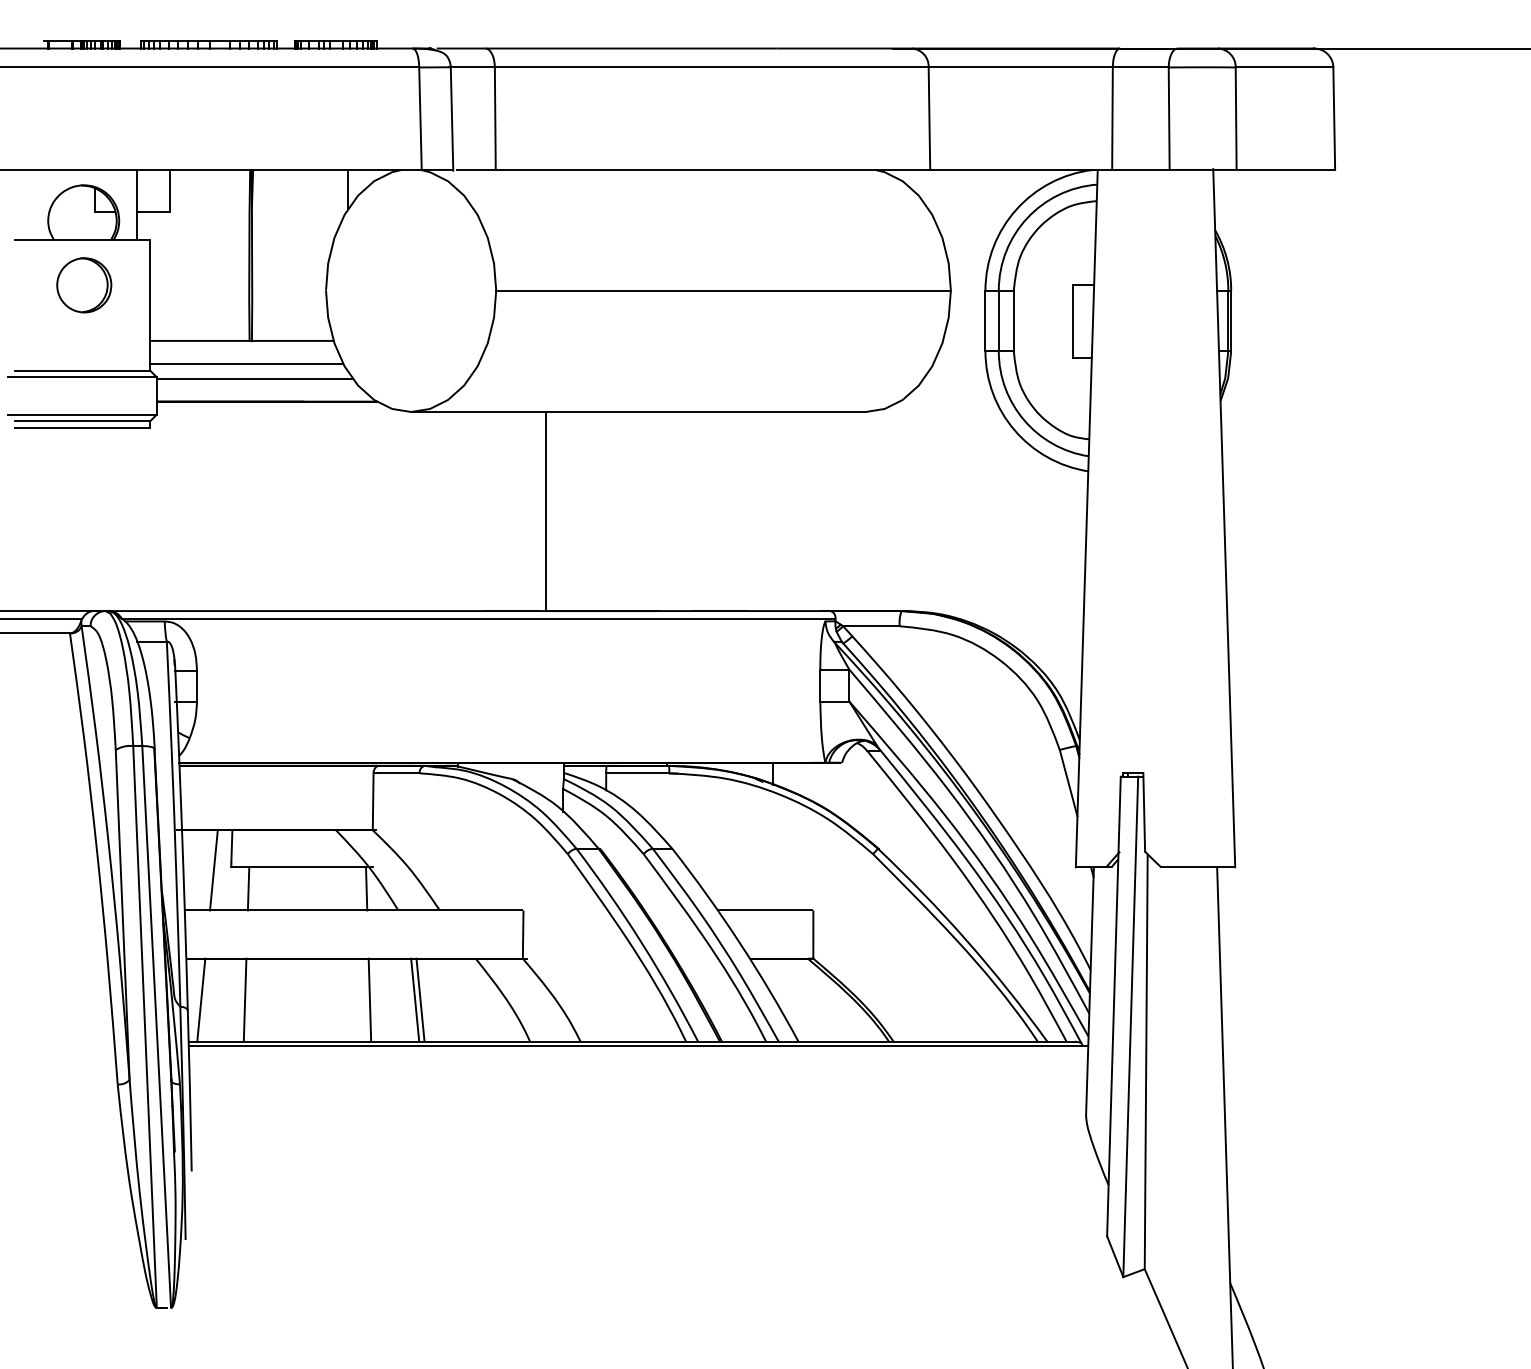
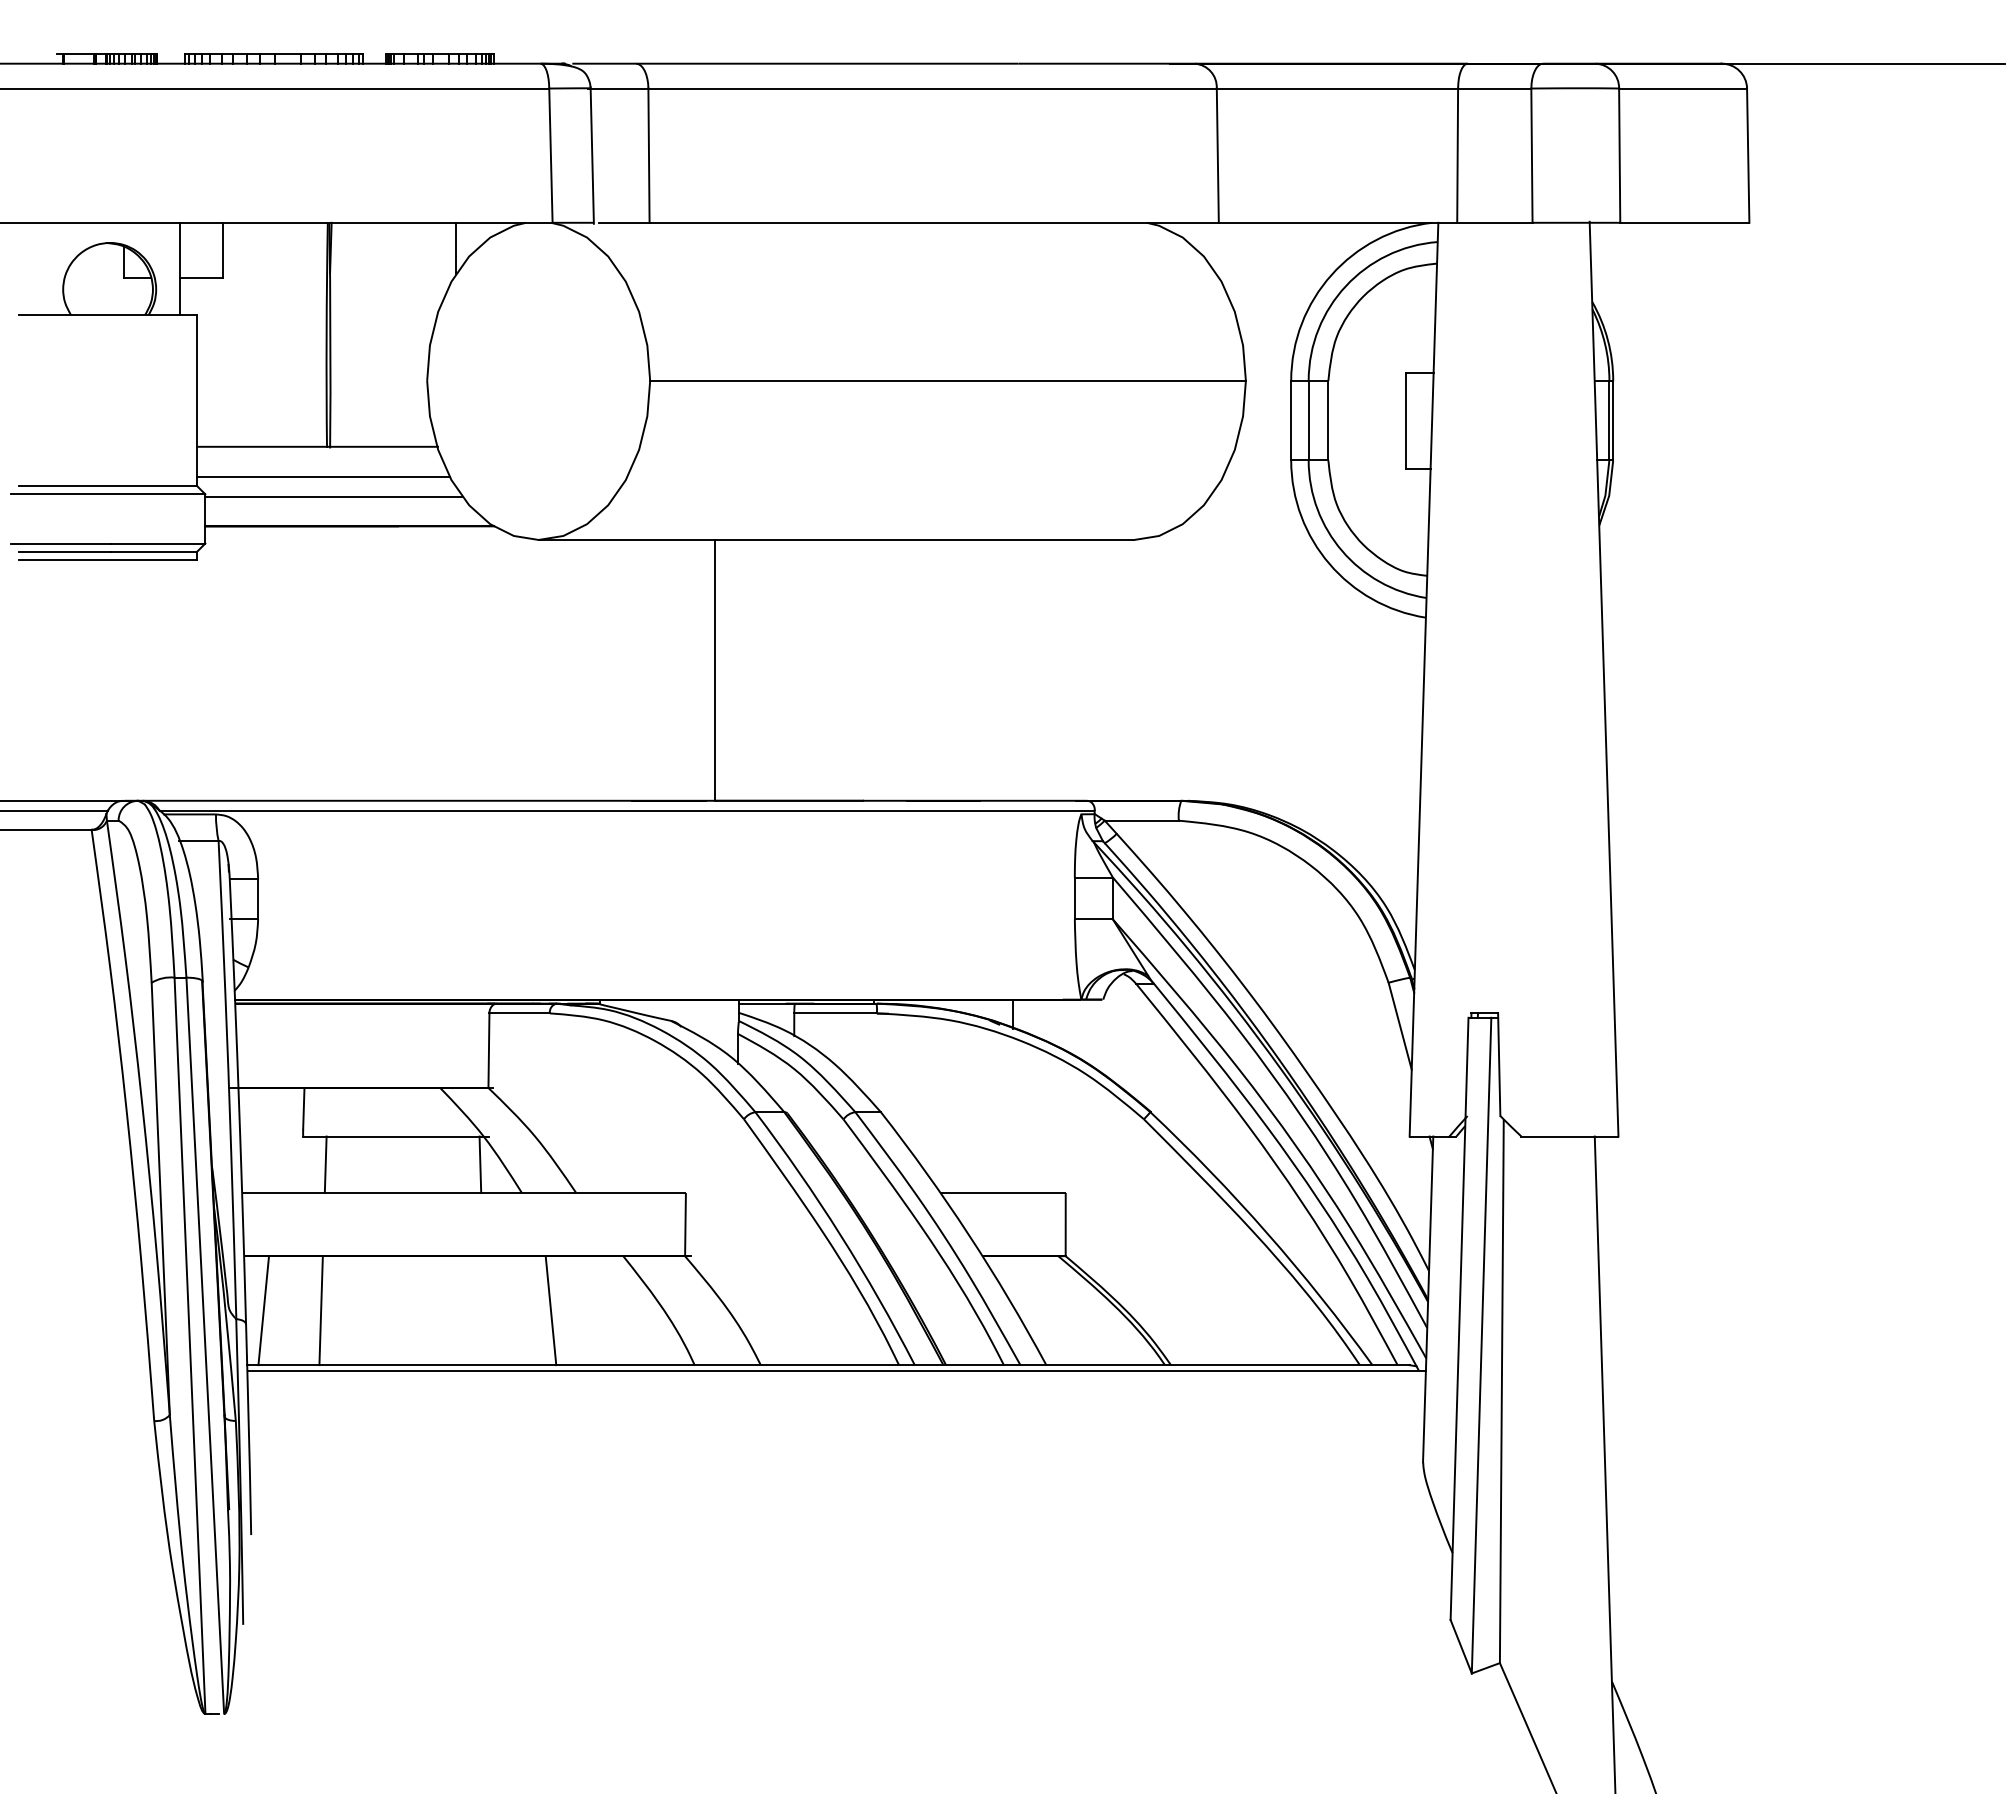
part: (84, 284) -> (110, 373), removed
line: (214, 870) -> (280, 1140), removed
line: (369, 1000) -> (484, 1310), removed
line: (414, 1000) -> (543, 1310), removed

